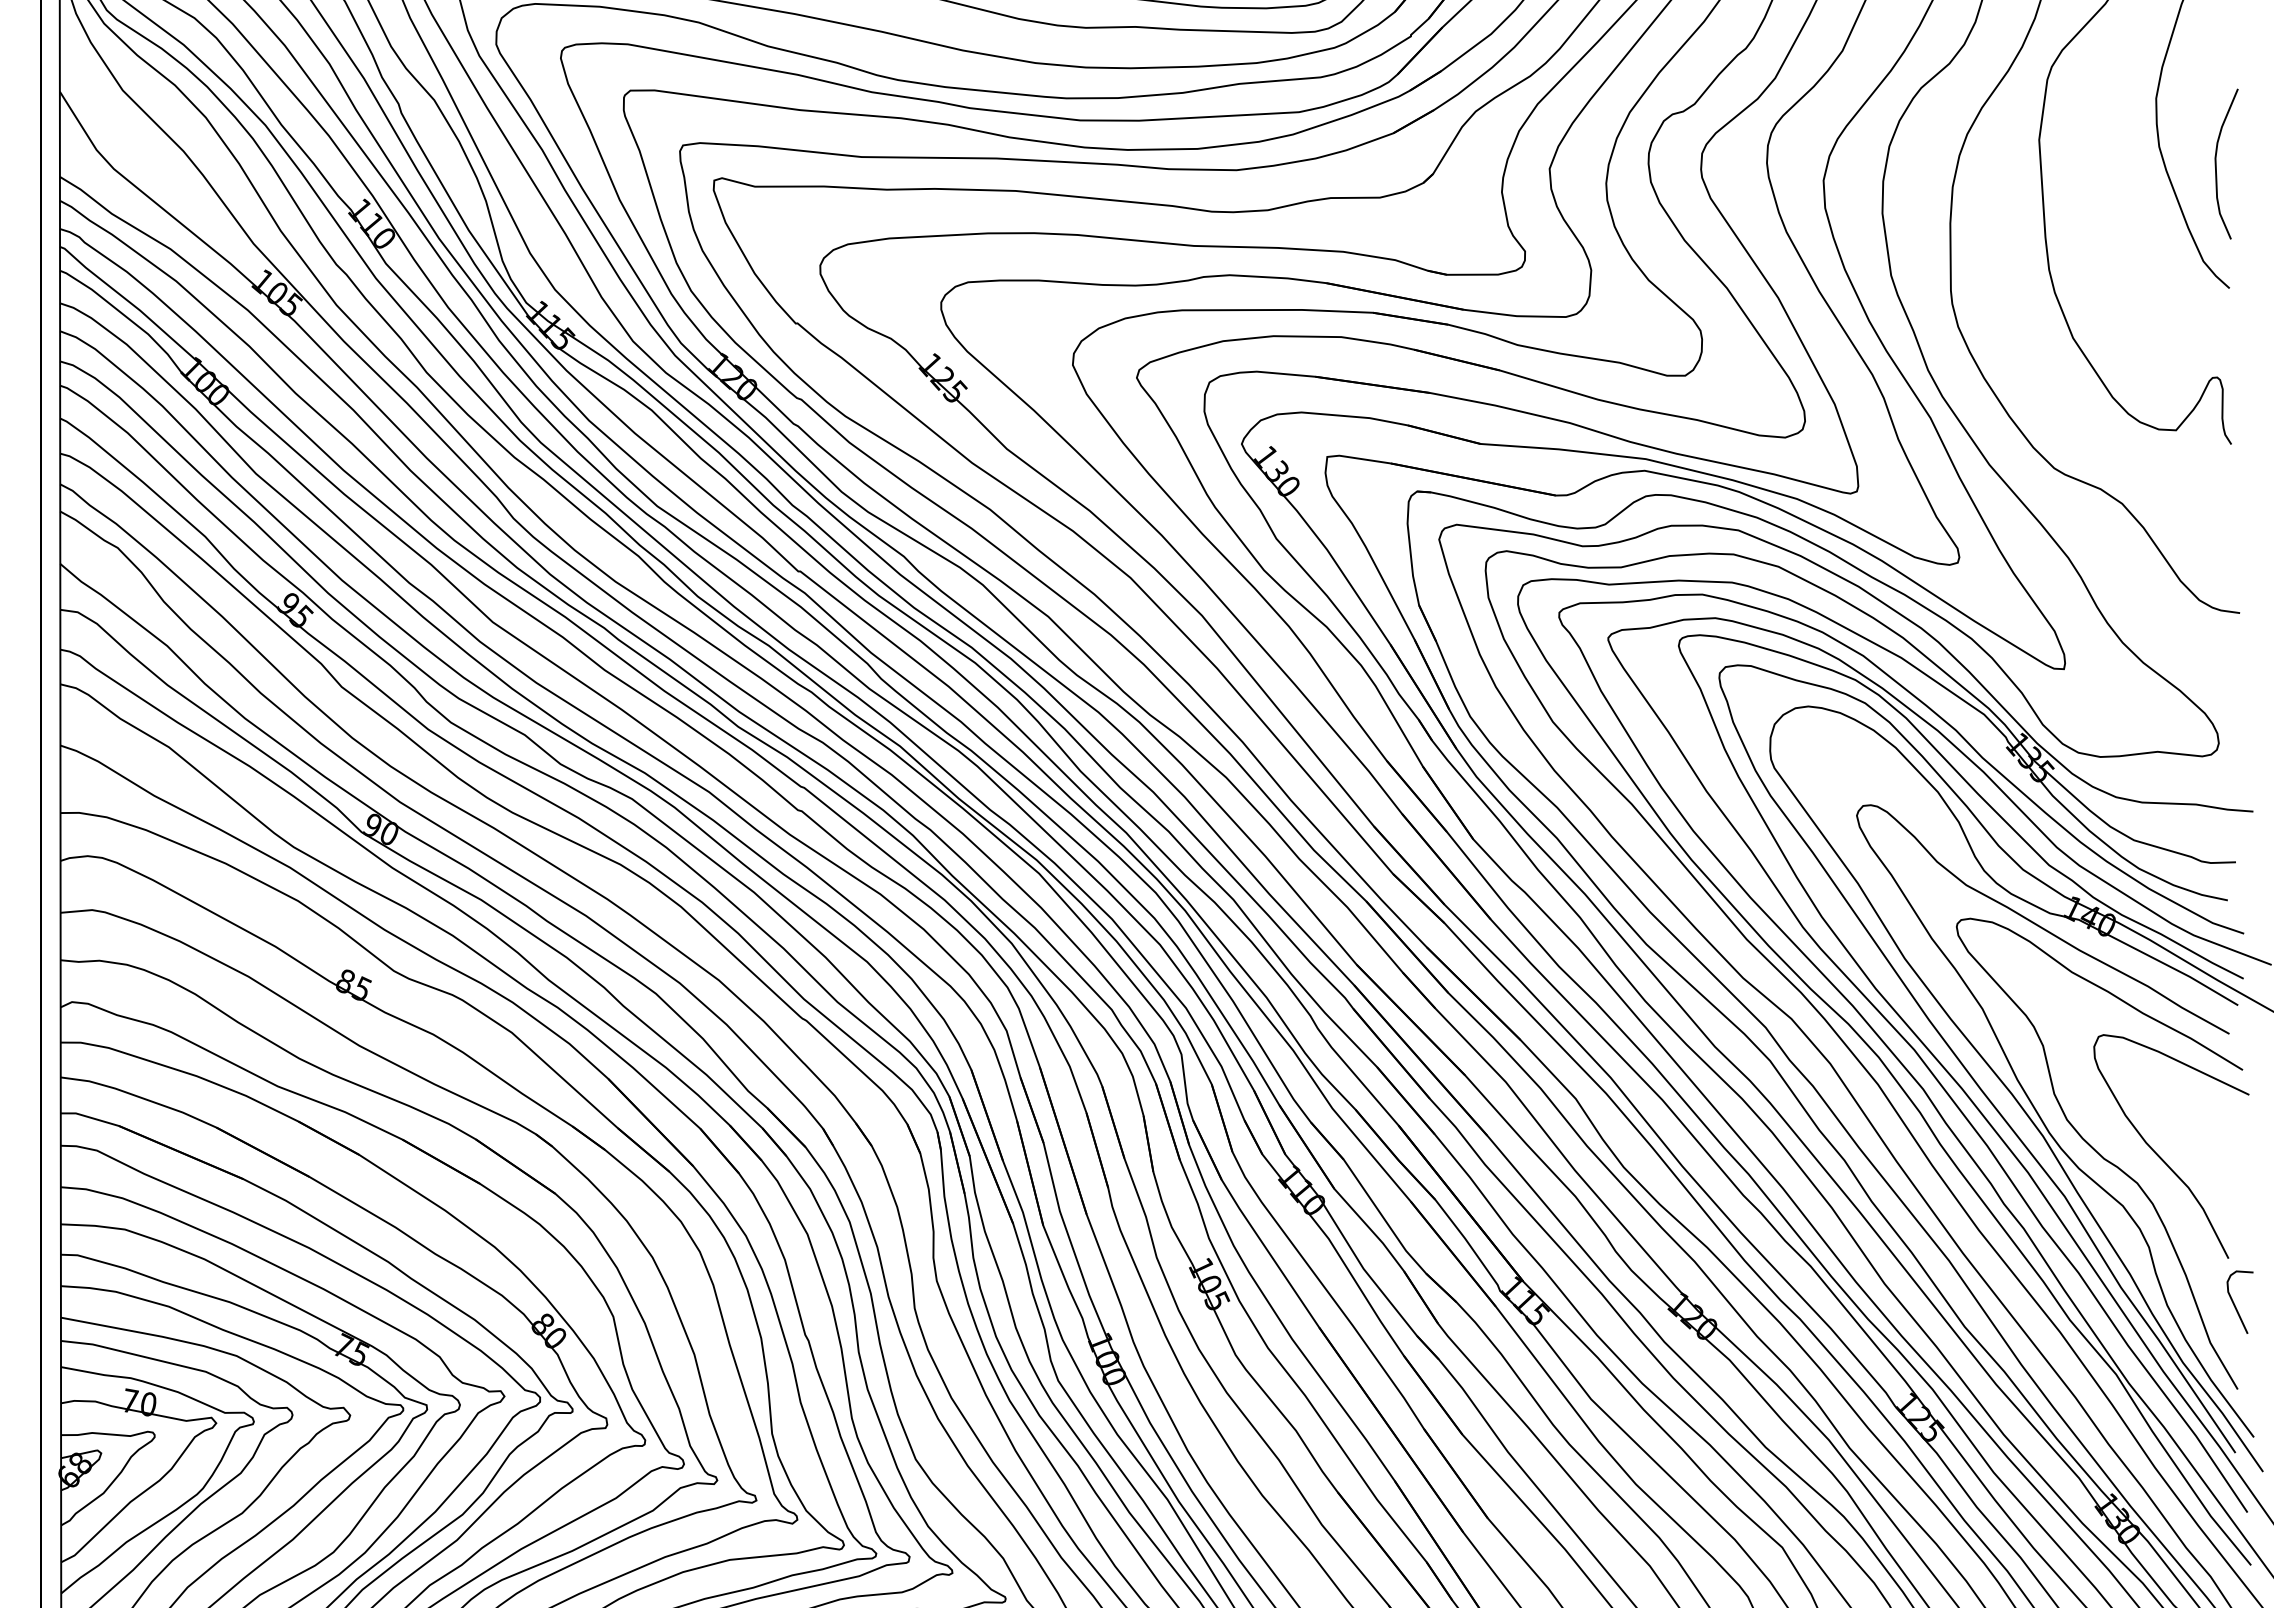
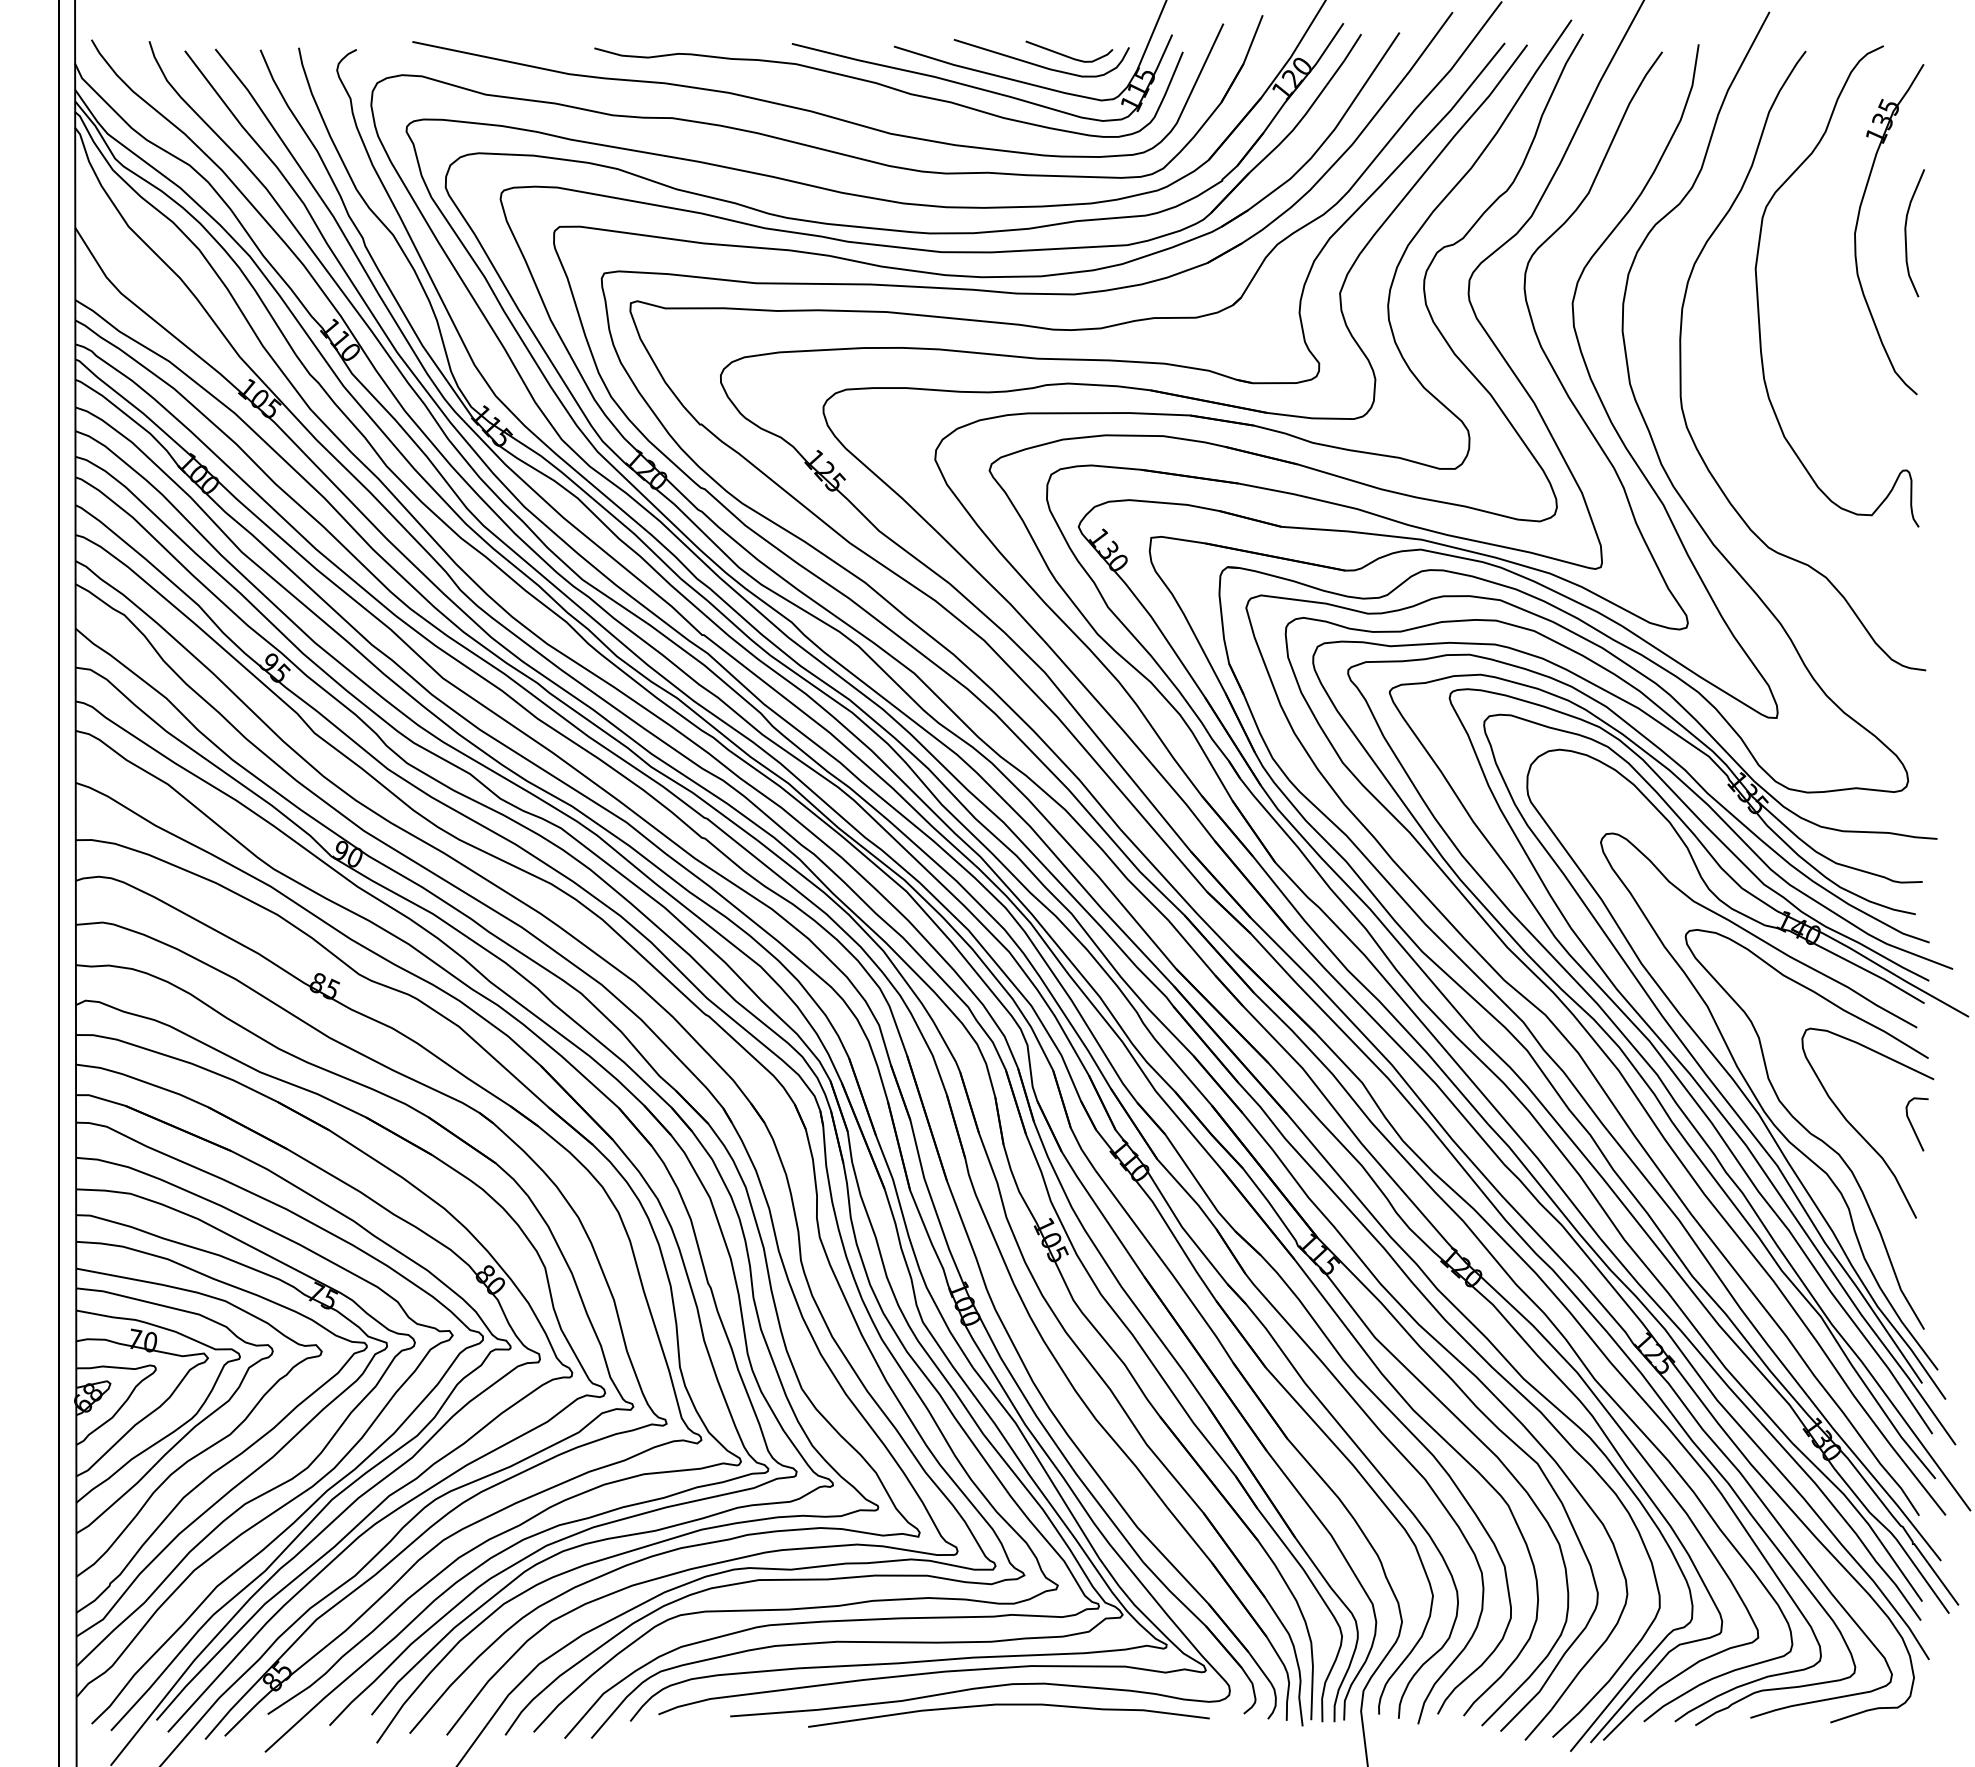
curve: (2216, 164) -> (1906, 233), moved
curve: (2235, 1304) -> (1913, 1126), moved

